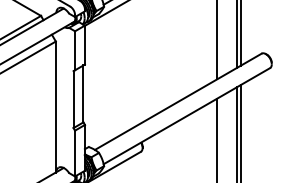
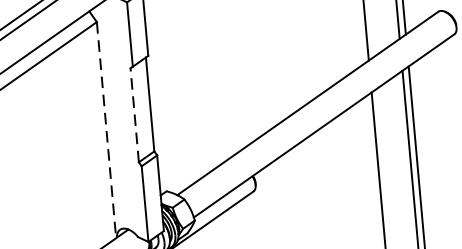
line: (73, 99) -> (134, 115), solid -> dashed
line: (55, 107) -> (106, 130), solid -> dashed

